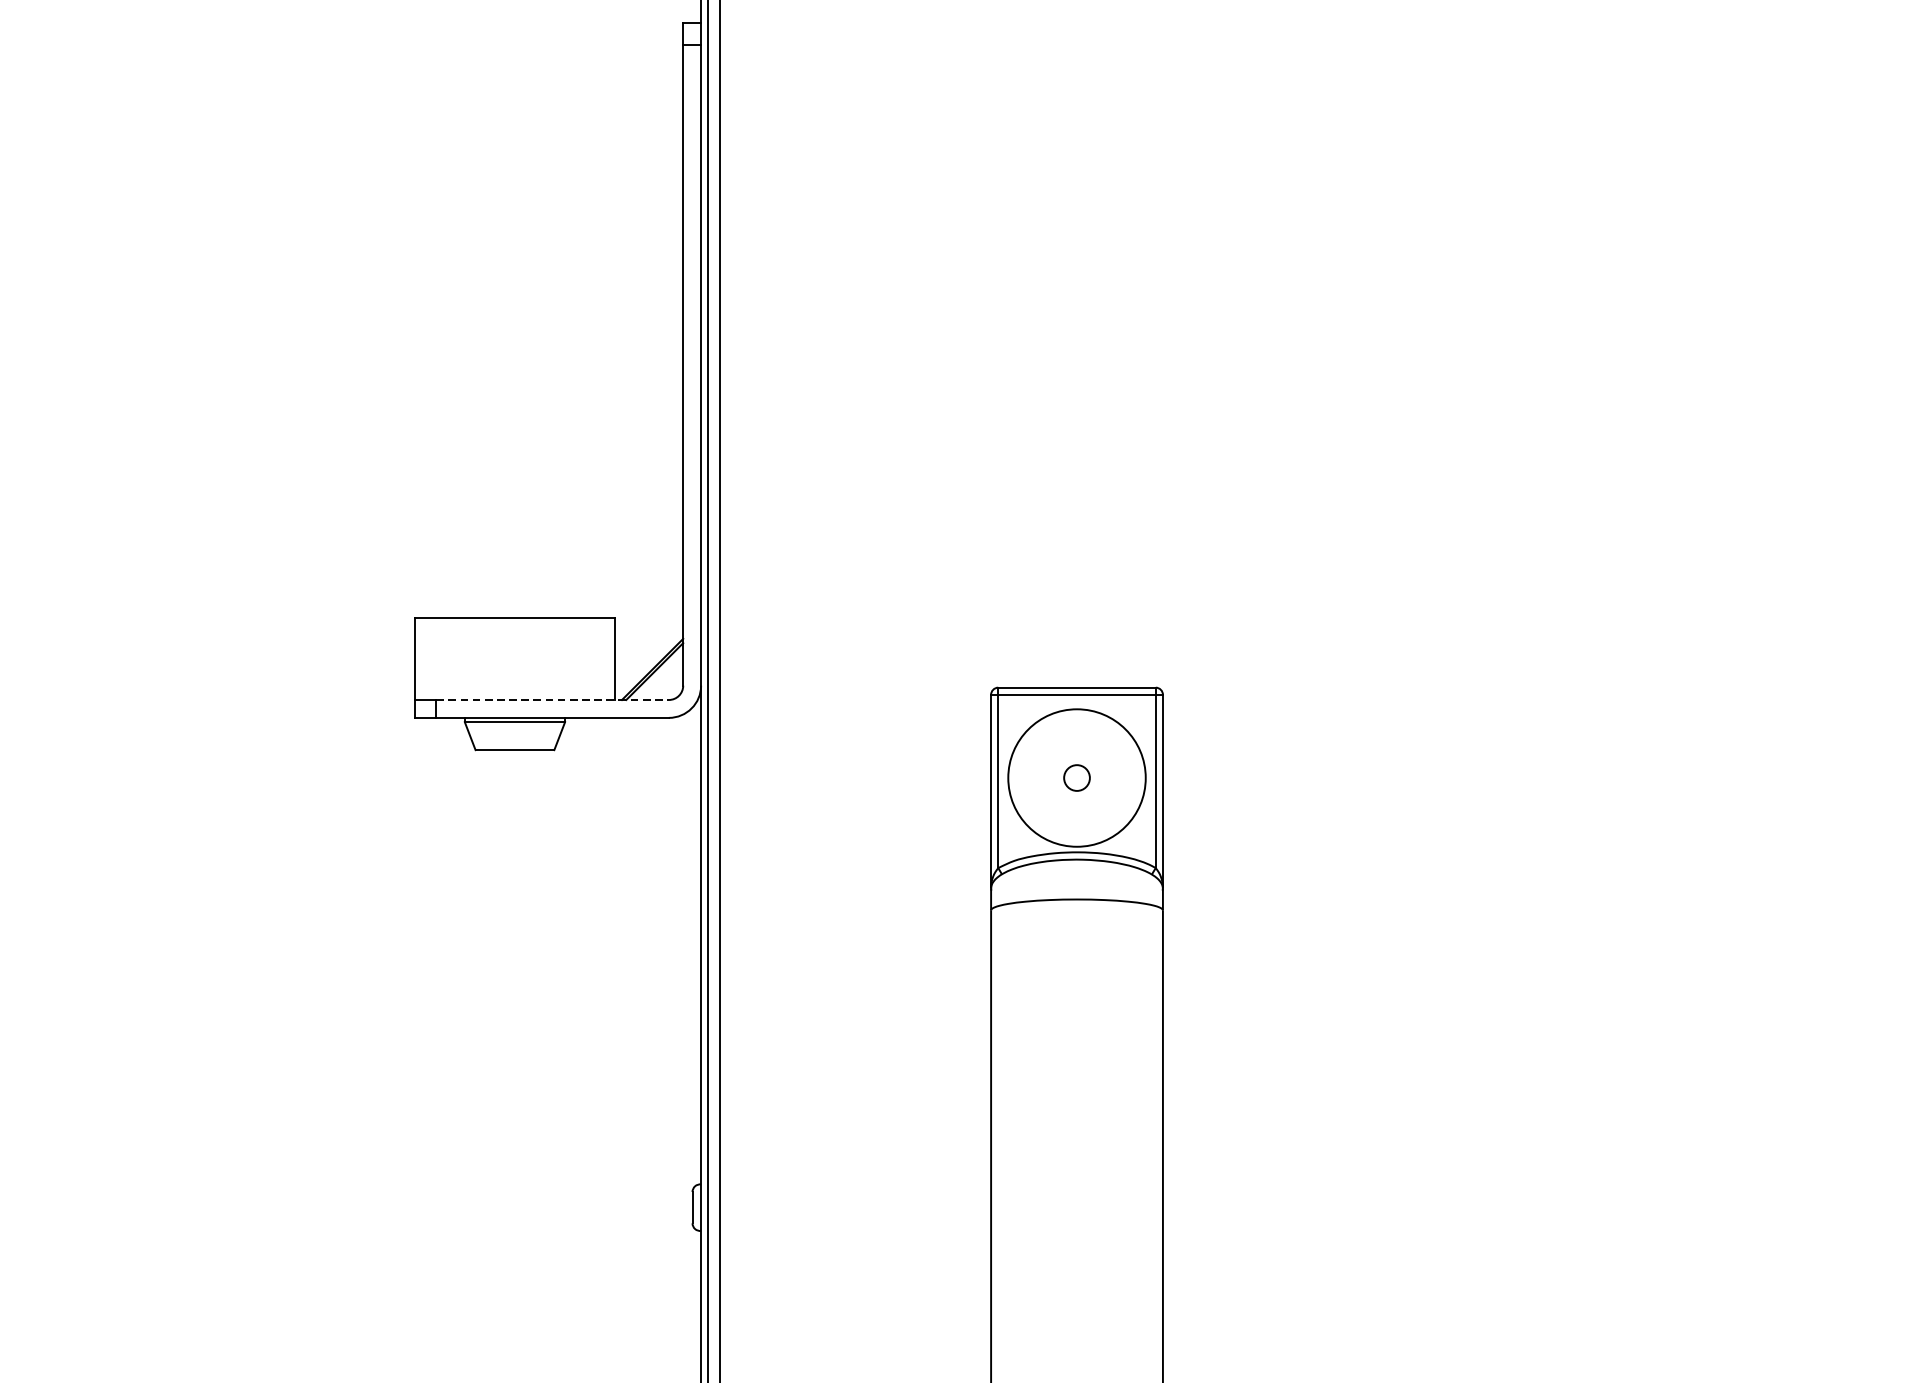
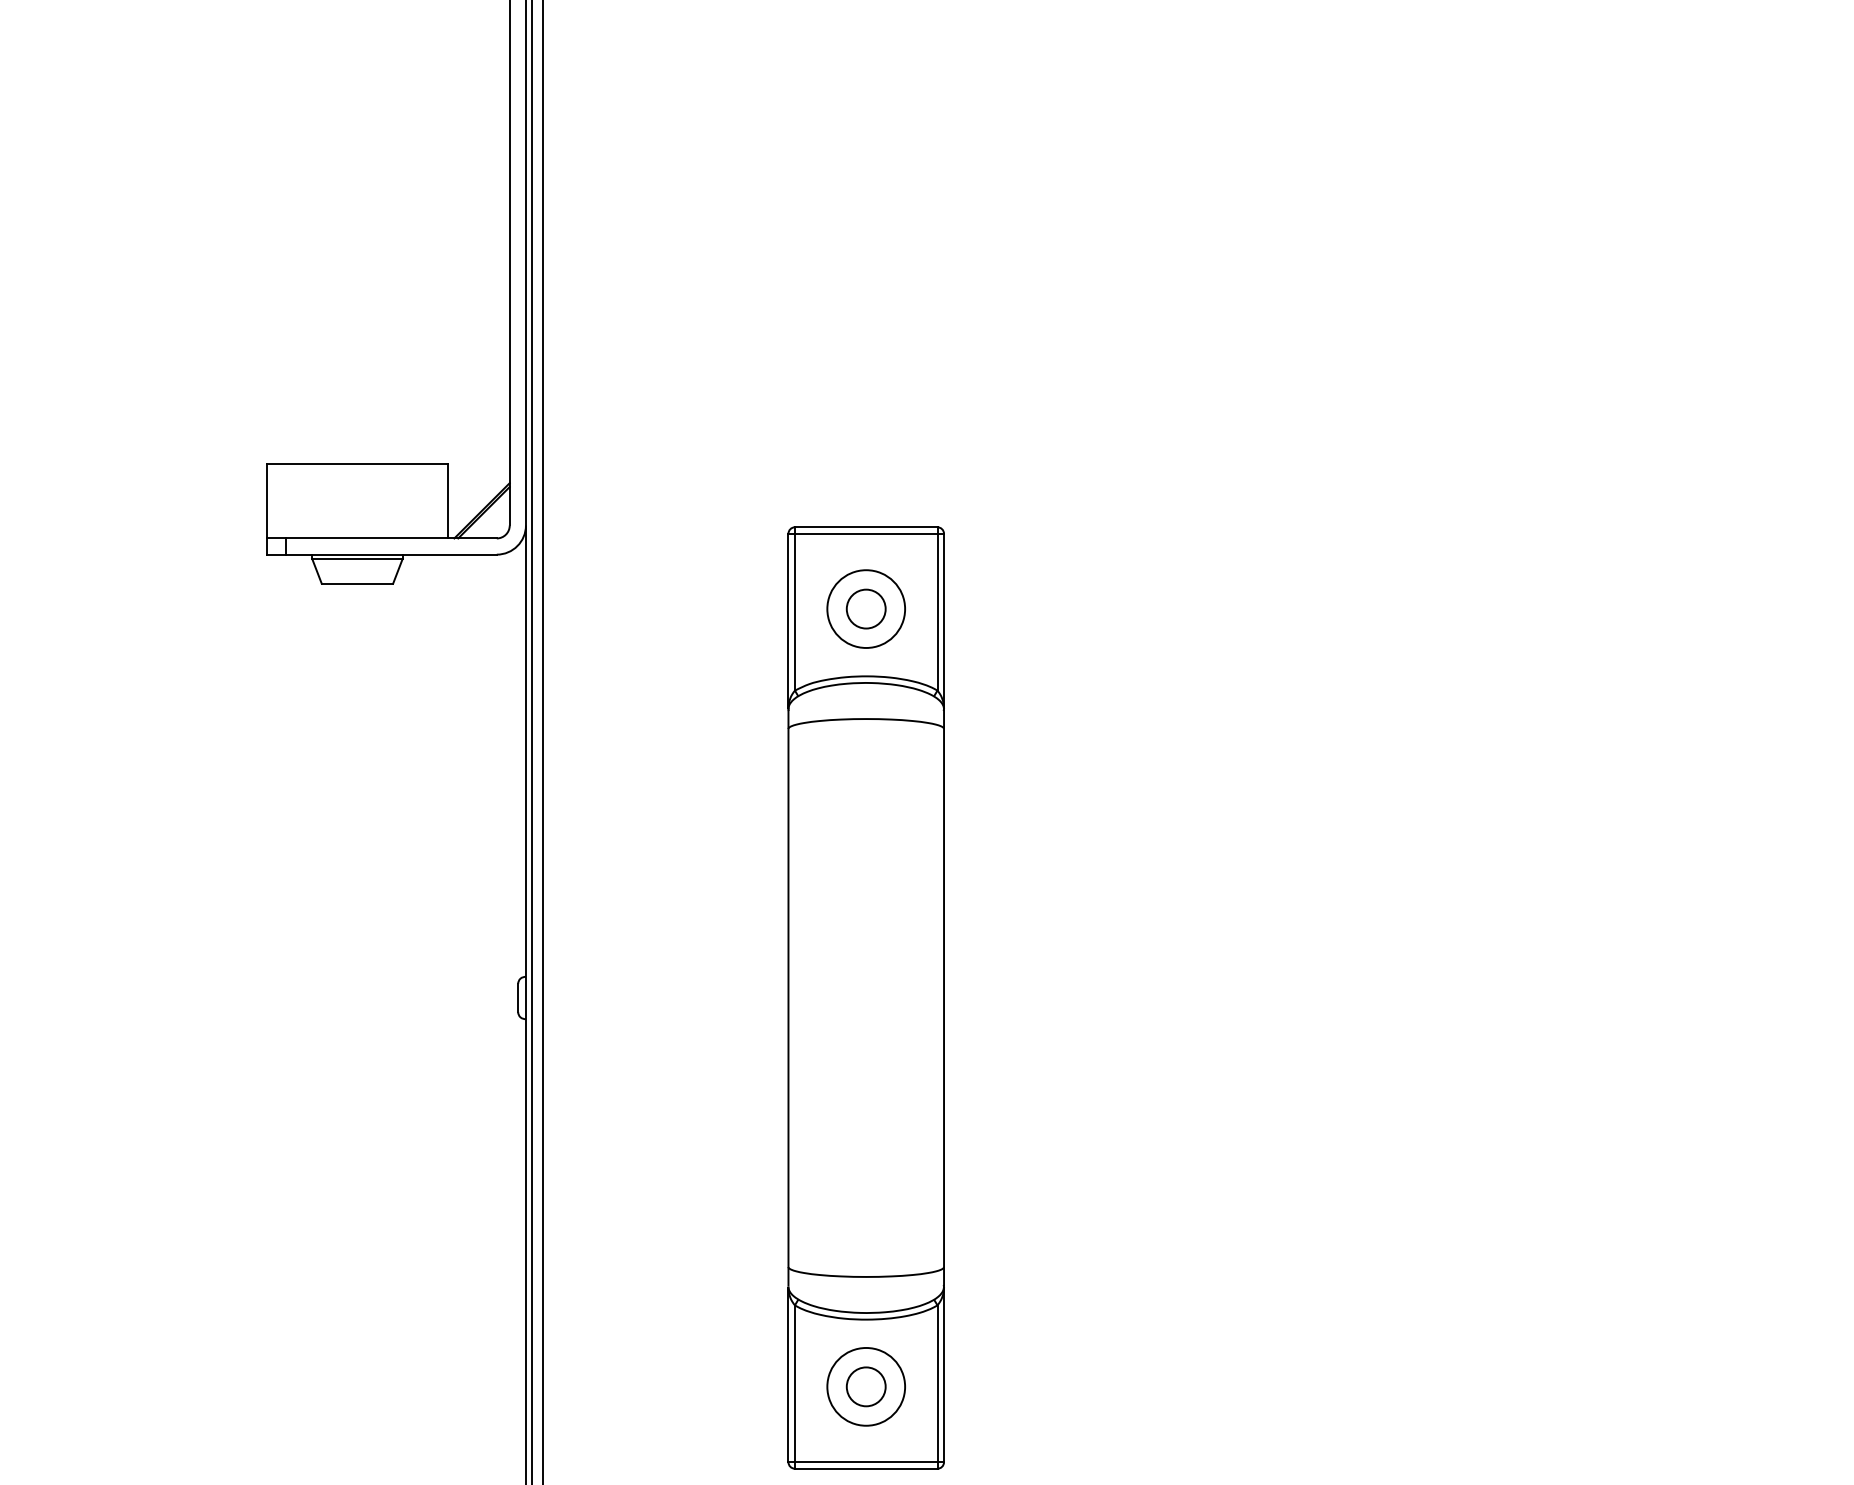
line: (552, 700) -> (391, 538), dashed -> solid
circle: (1076, 777) -> (865, 608), size x1.67
circle: (1077, 777) -> (866, 608), size x0.62

